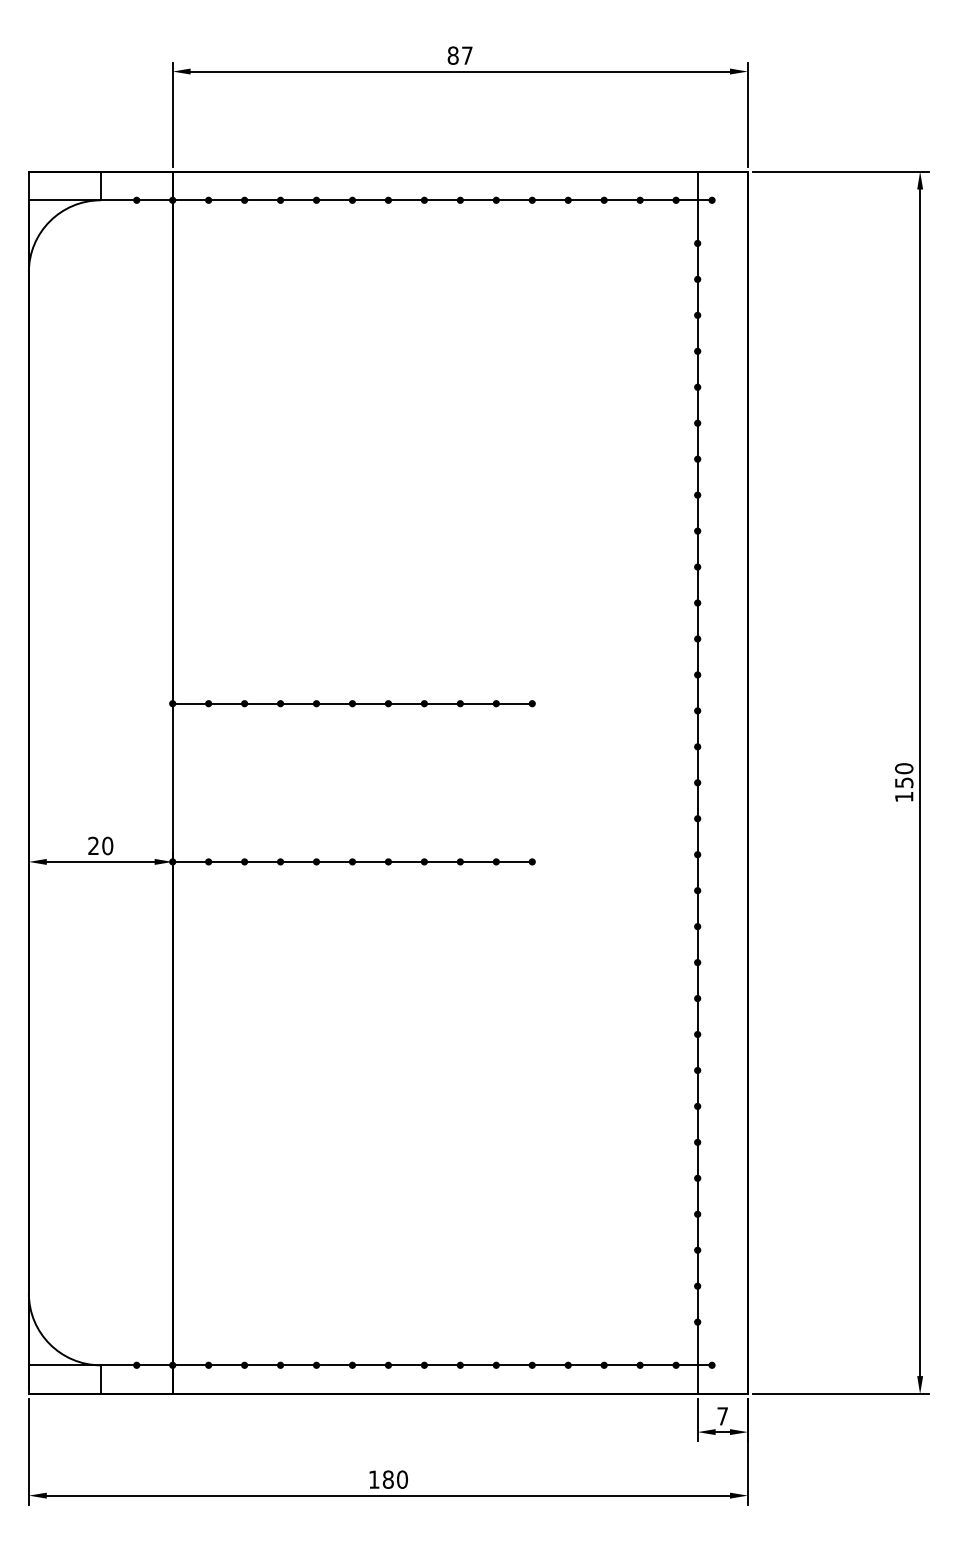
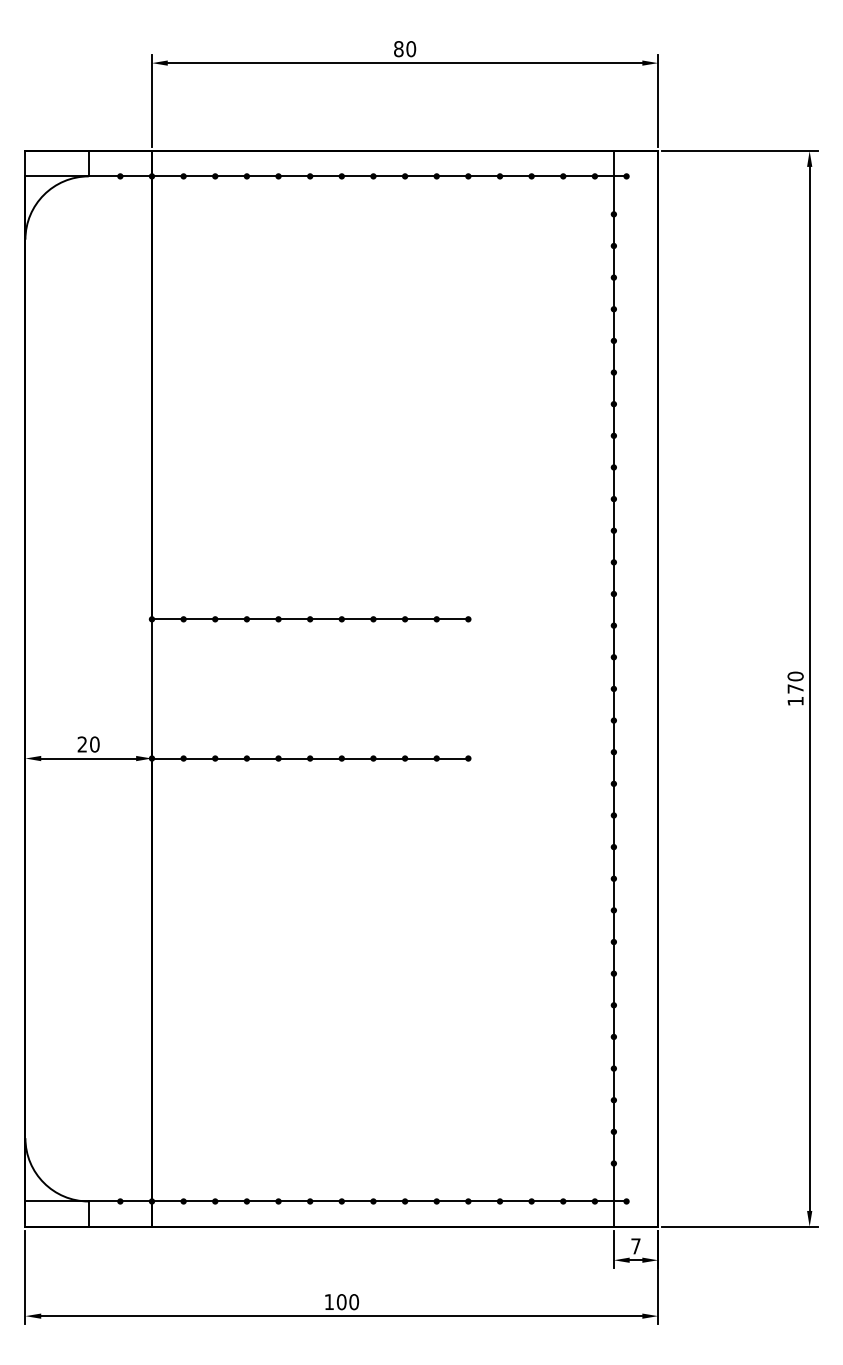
text: (467, 56) -> (411, 49), 87 -> 80
text: (904, 782) -> (795, 688), 150 -> 170
text: (388, 1478) -> (341, 1301), 180 -> 100

